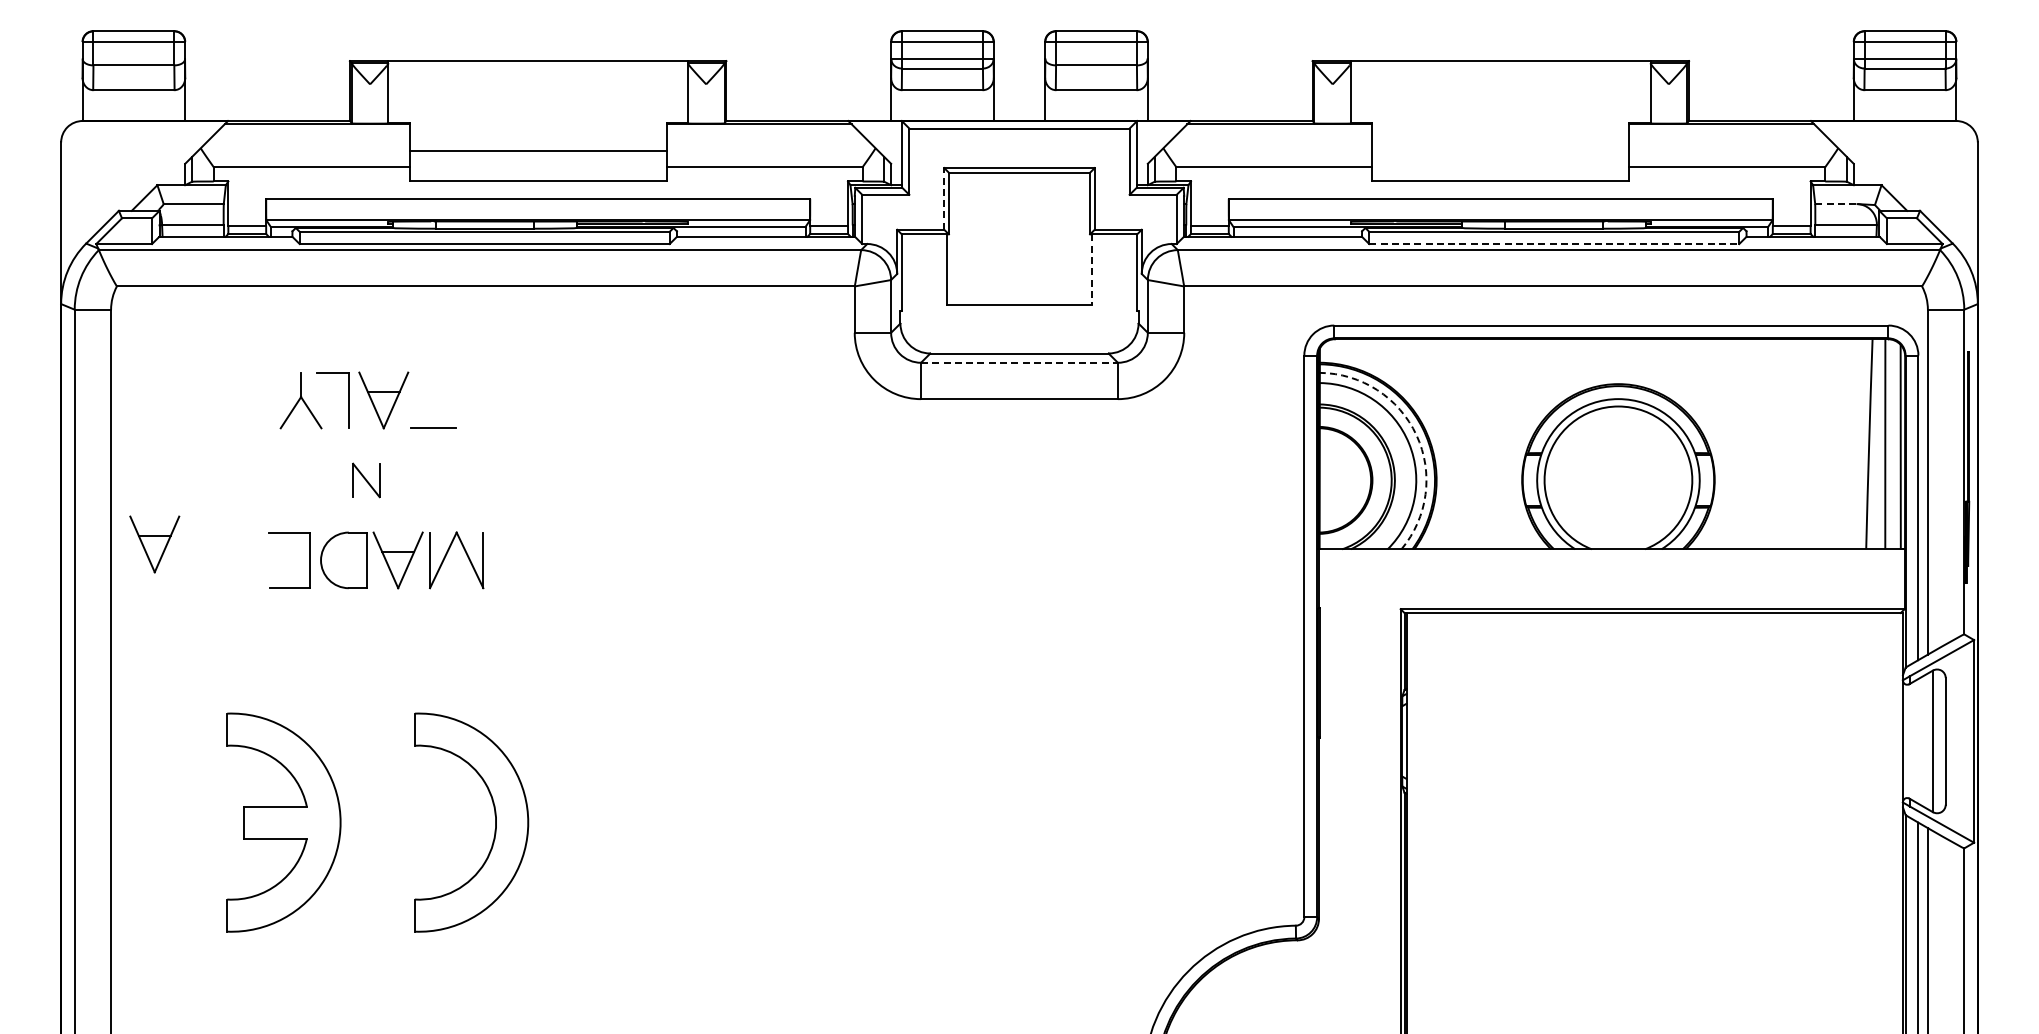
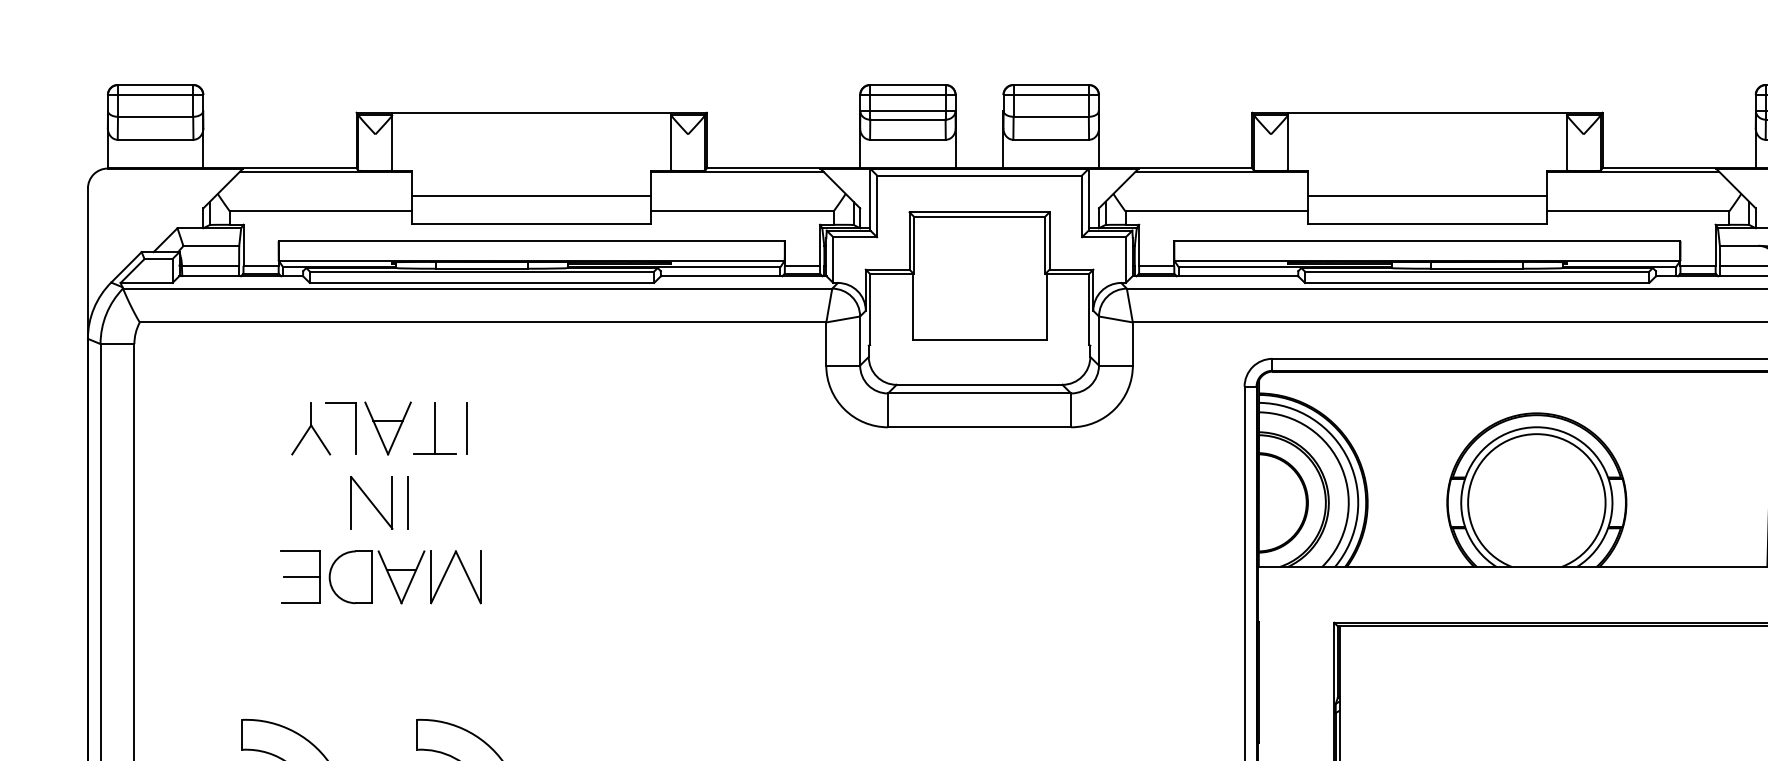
line: (1500, 150) -> (1427, 195), added
line: (944, 198) -> (909, 240), dashed -> solid
line: (1836, 204) -> (1739, 246), dashed -> solid
line: (1554, 244) -> (1477, 283), dashed -> solid
line: (1091, 270) -> (1046, 307), dashed -> solid
line: (1020, 362) -> (980, 393), dashed -> solid
line: (433, 400) -> (434, 428), added
line: (468, 400) -> (466, 428), added
arc: (1416, 435) -> (1348, 461), dashed -> solid
part: (366, 480) -> (372, 502), size x1.67
line: (405, 480) -> (408, 502), added
part: (154, 544) -> (174, 562), removed
line: (291, 560) -> (302, 577), added

